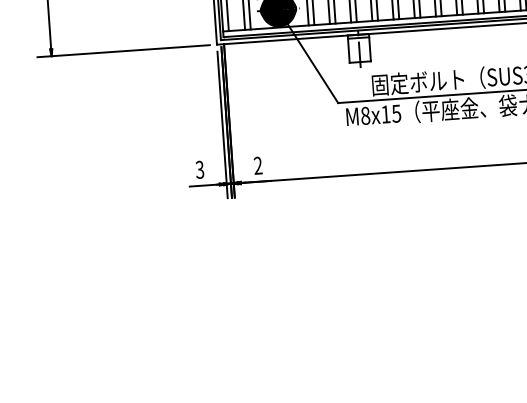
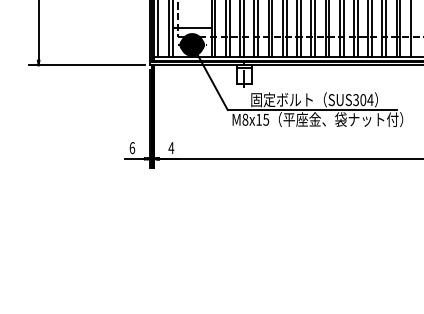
text: (258, 164) -> (171, 147), 2 -> 4
text: (200, 170) -> (132, 148), 3 -> 6

